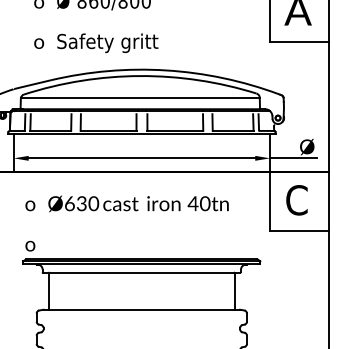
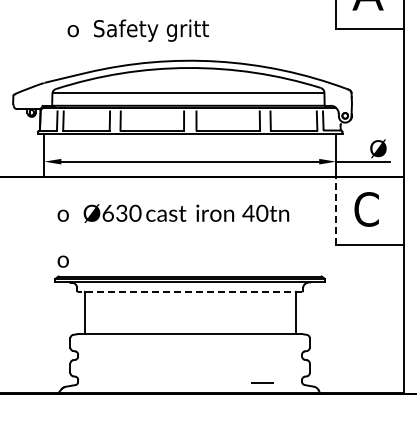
line: (270, 202) -> (336, 211), solid -> dashed
line: (141, 272) -> (189, 291), solid -> dashed

